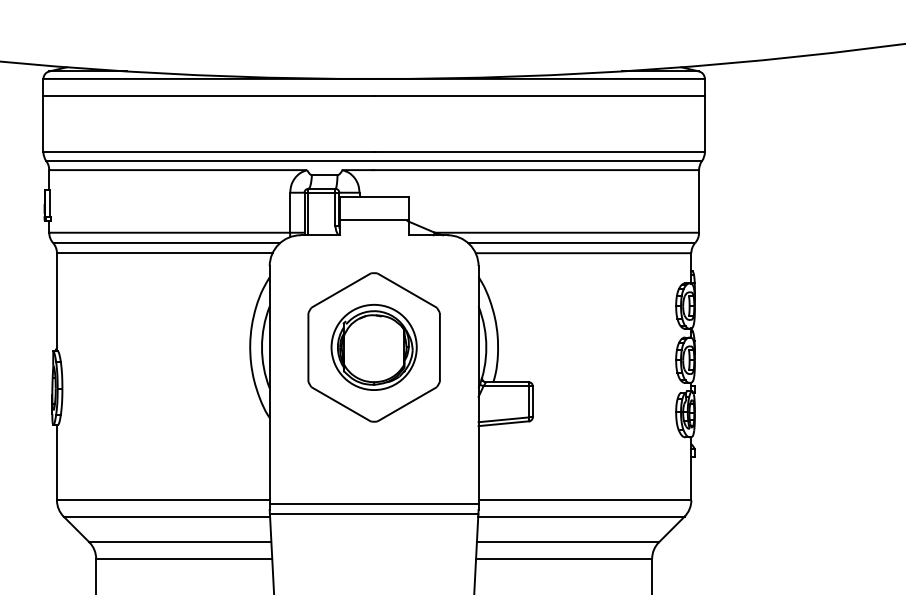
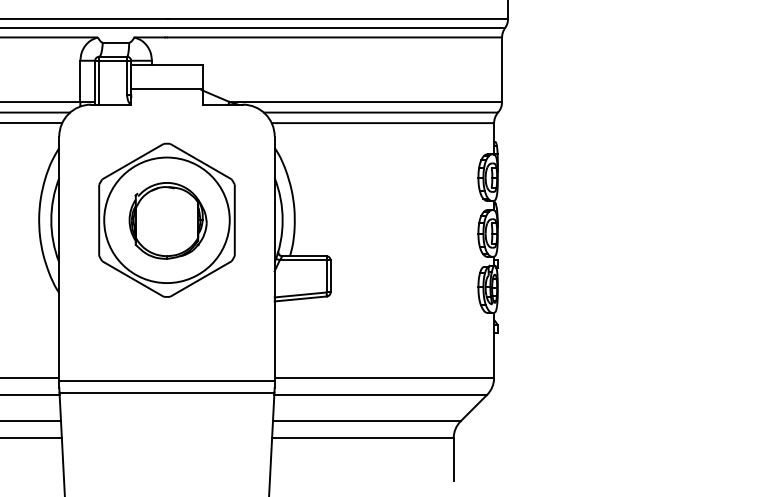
circle: (374, 347) -> (167, 220), size x1.43

